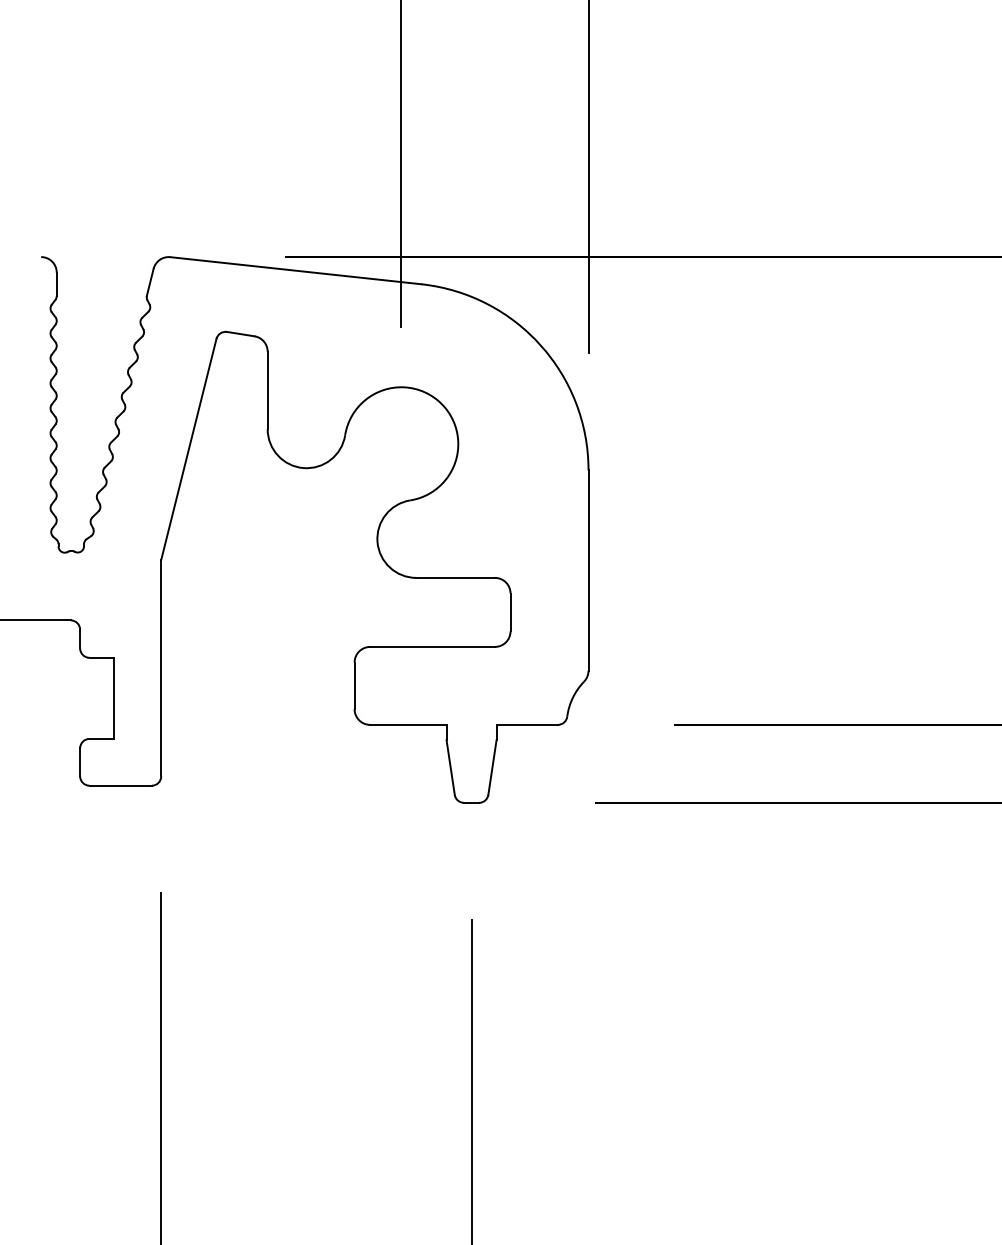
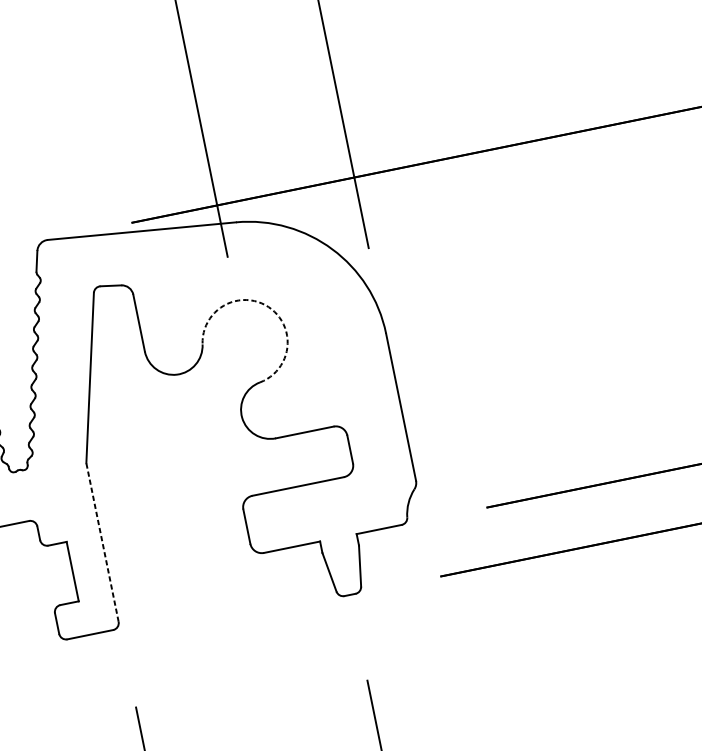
arc: (441, 403) -> (268, 306), solid -> dashed
line: (161, 667) -> (102, 541), solid -> dashed

